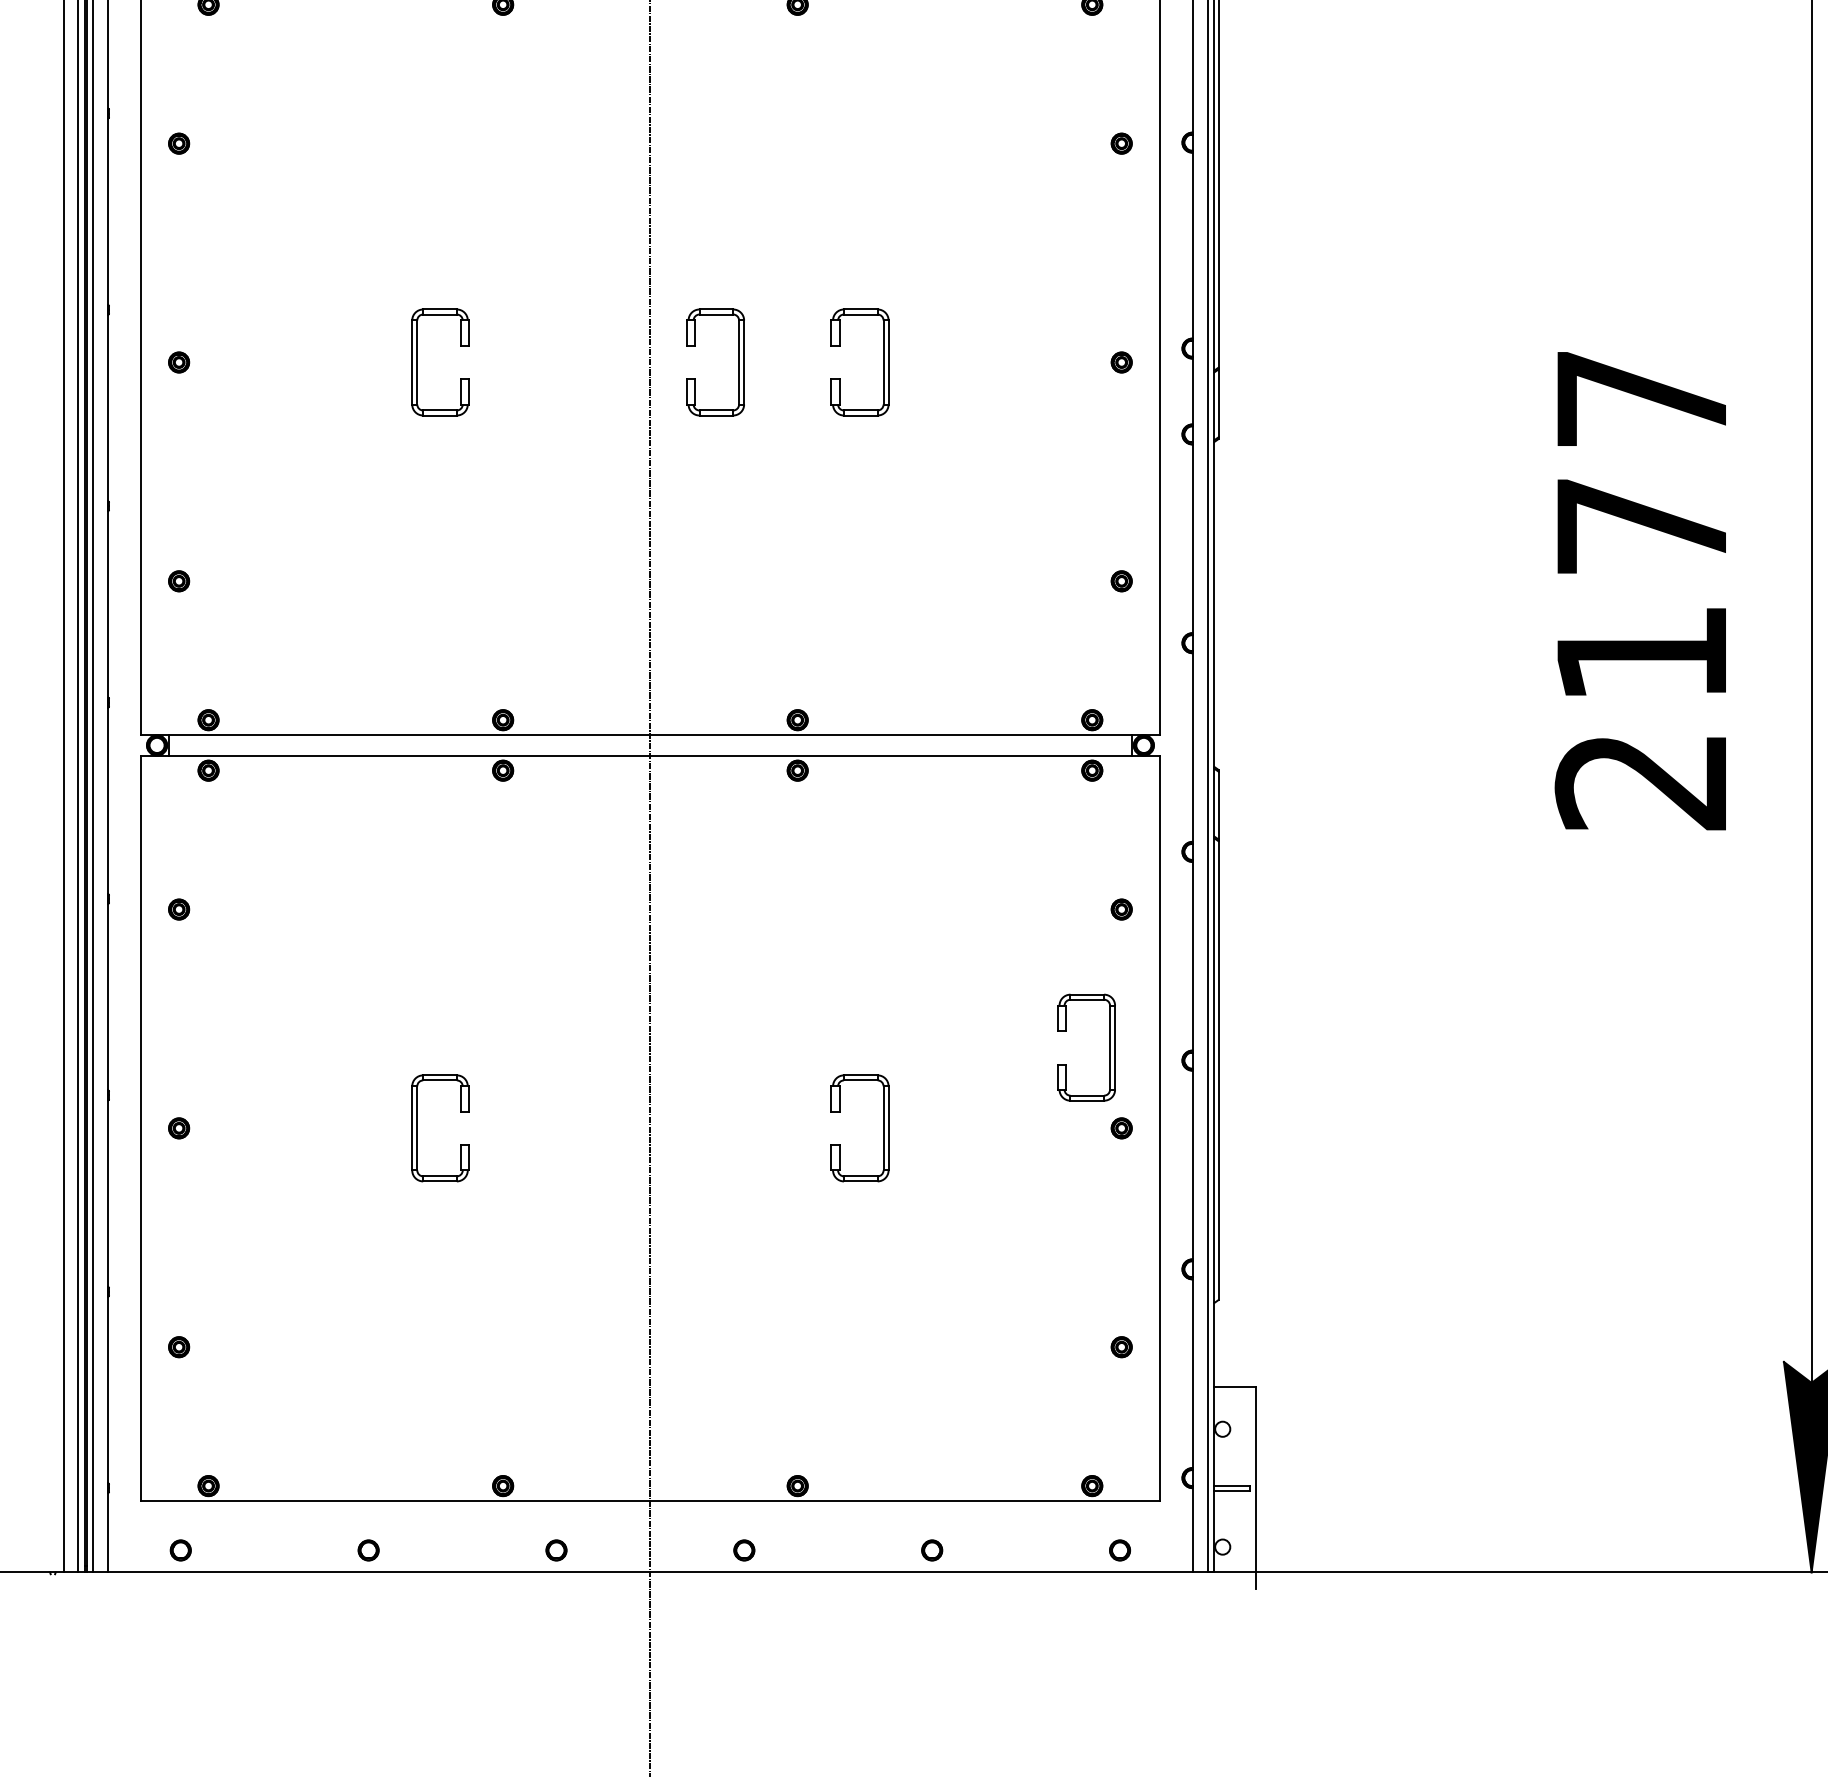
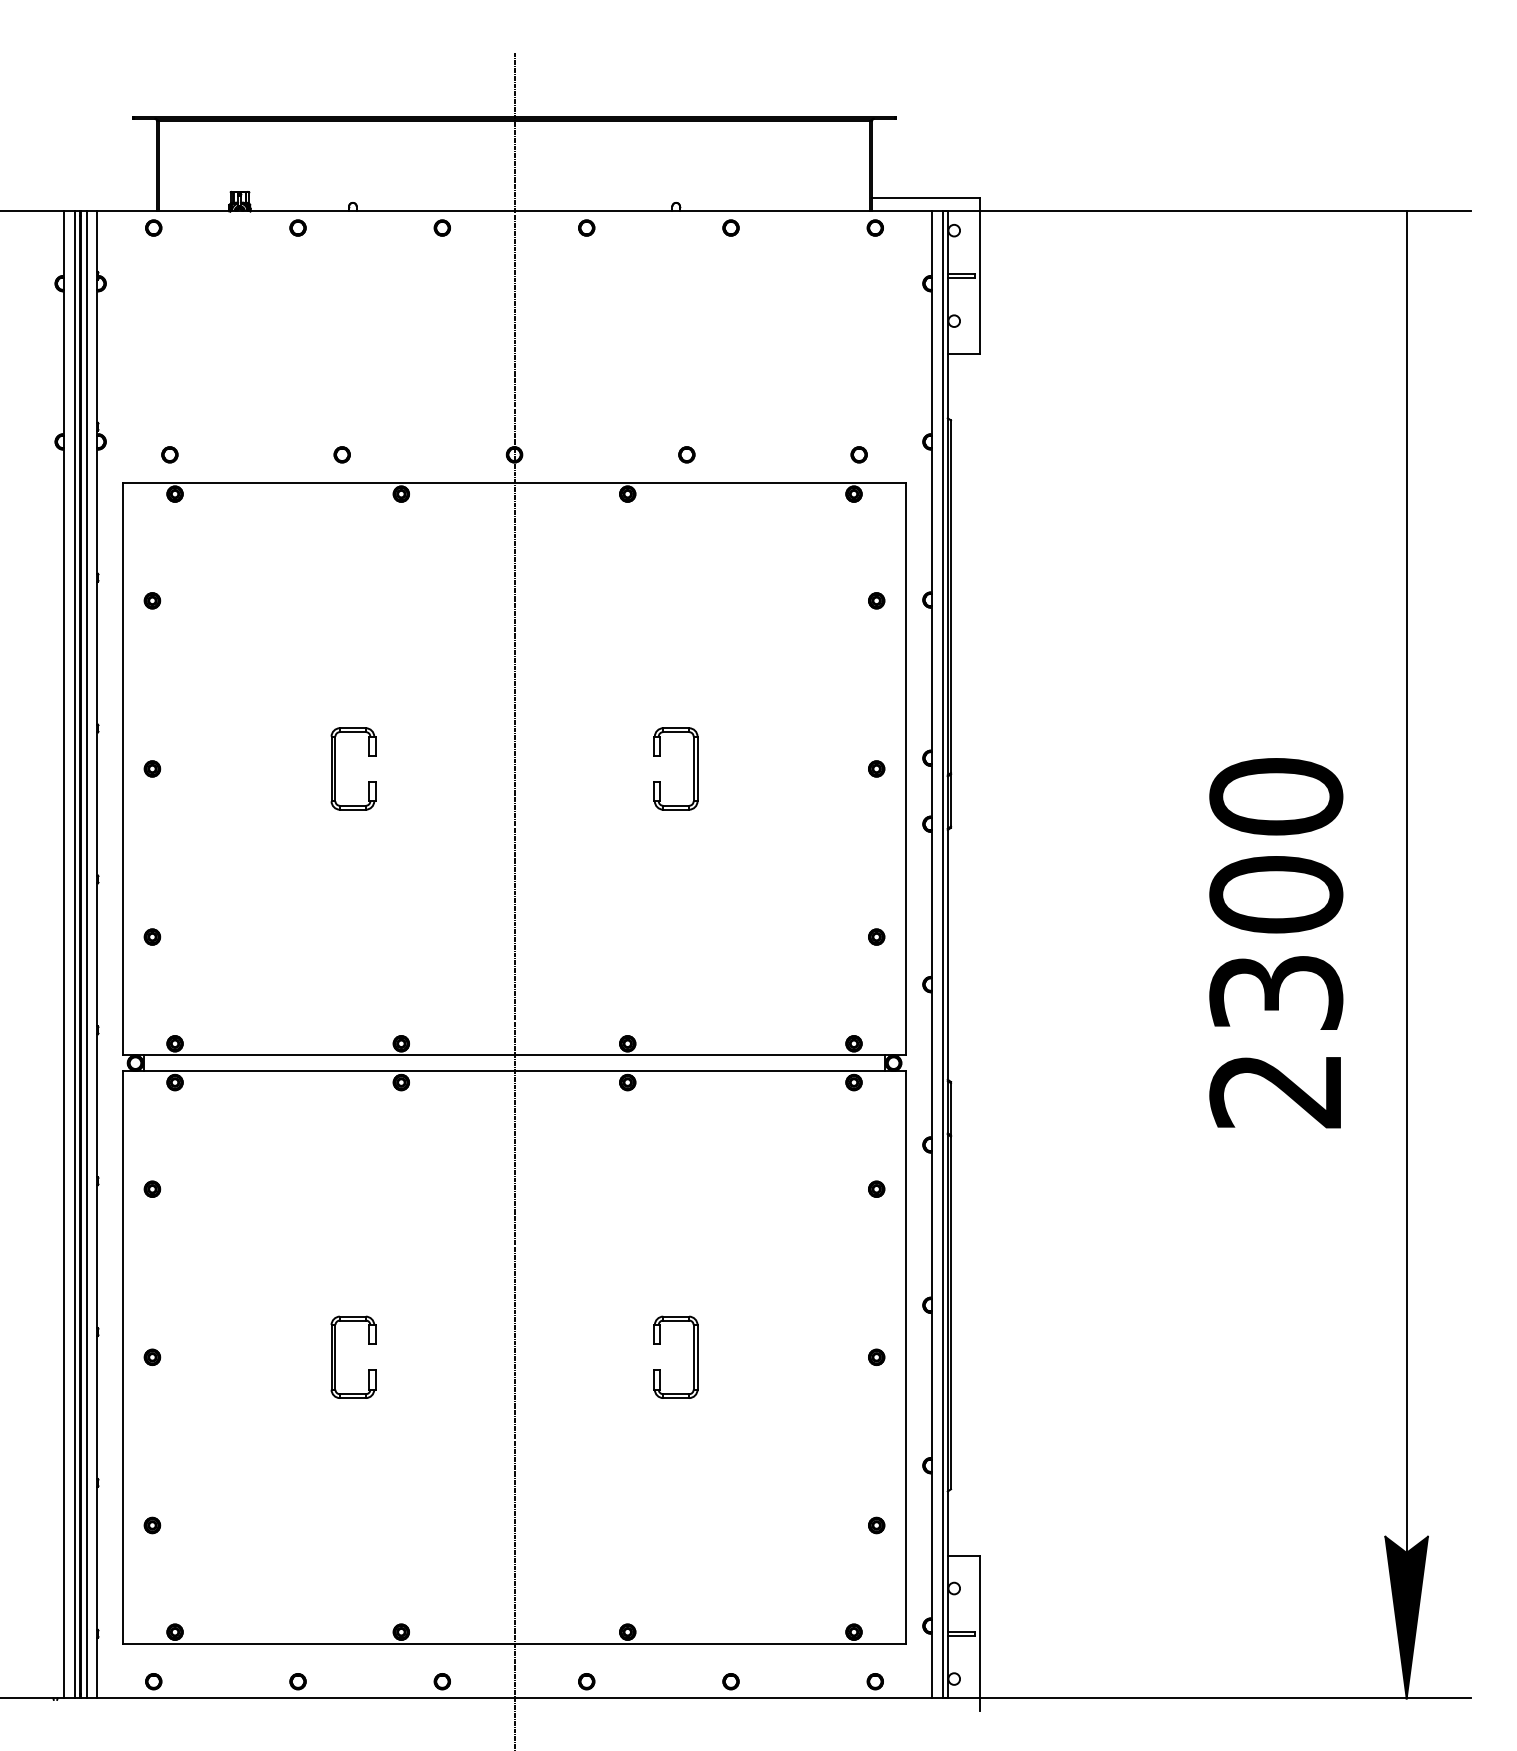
part: (738, 361) -> (582, 768), removed
text: (1642, 524) -> (1276, 893), 2177 -> 2300
part: (1109, 1046) -> (867, 1294), removed

